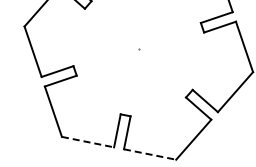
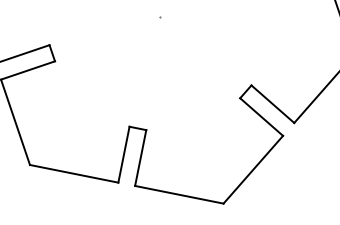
line: (88, 142) -> (74, 174), dashed -> solid
line: (150, 154) -> (179, 194), dashed -> solid

